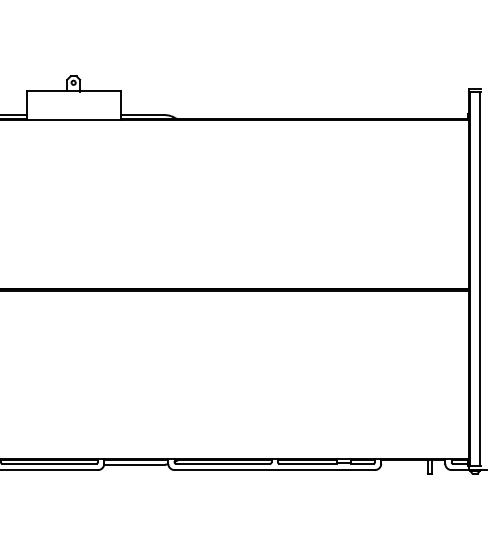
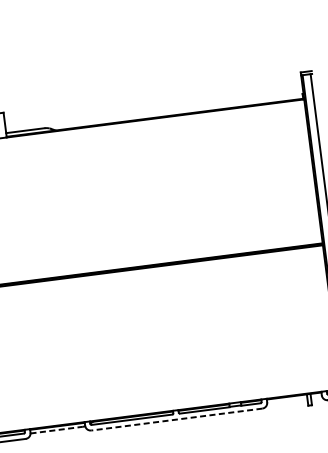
line: (134, 464) -> (56, 430), solid -> dashed
line: (274, 470) -> (176, 419), solid -> dashed

